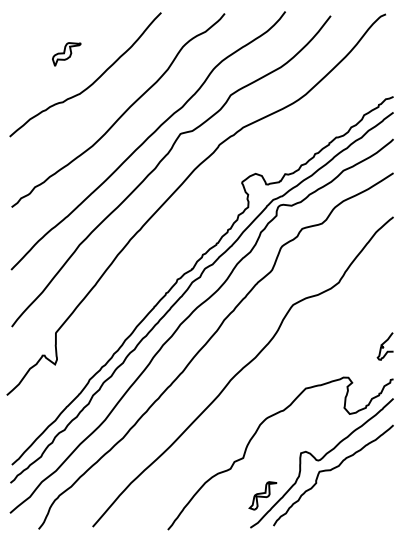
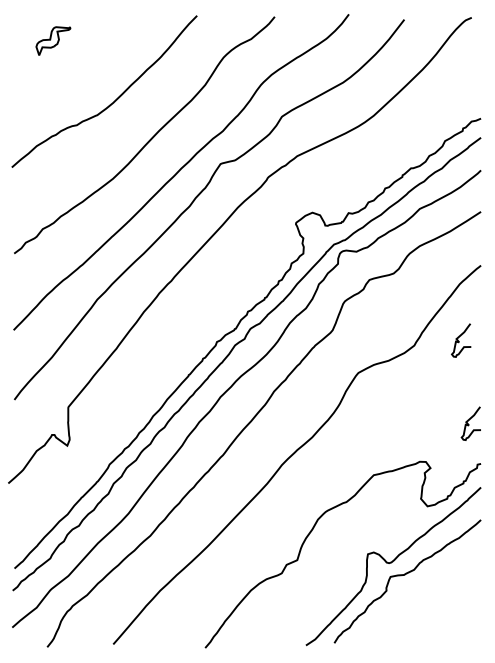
part: (66, 54) -> (53, 41), moved
curve: (375, 278) -> (458, 340), added
part: (262, 495) -> (320, 605), removed

